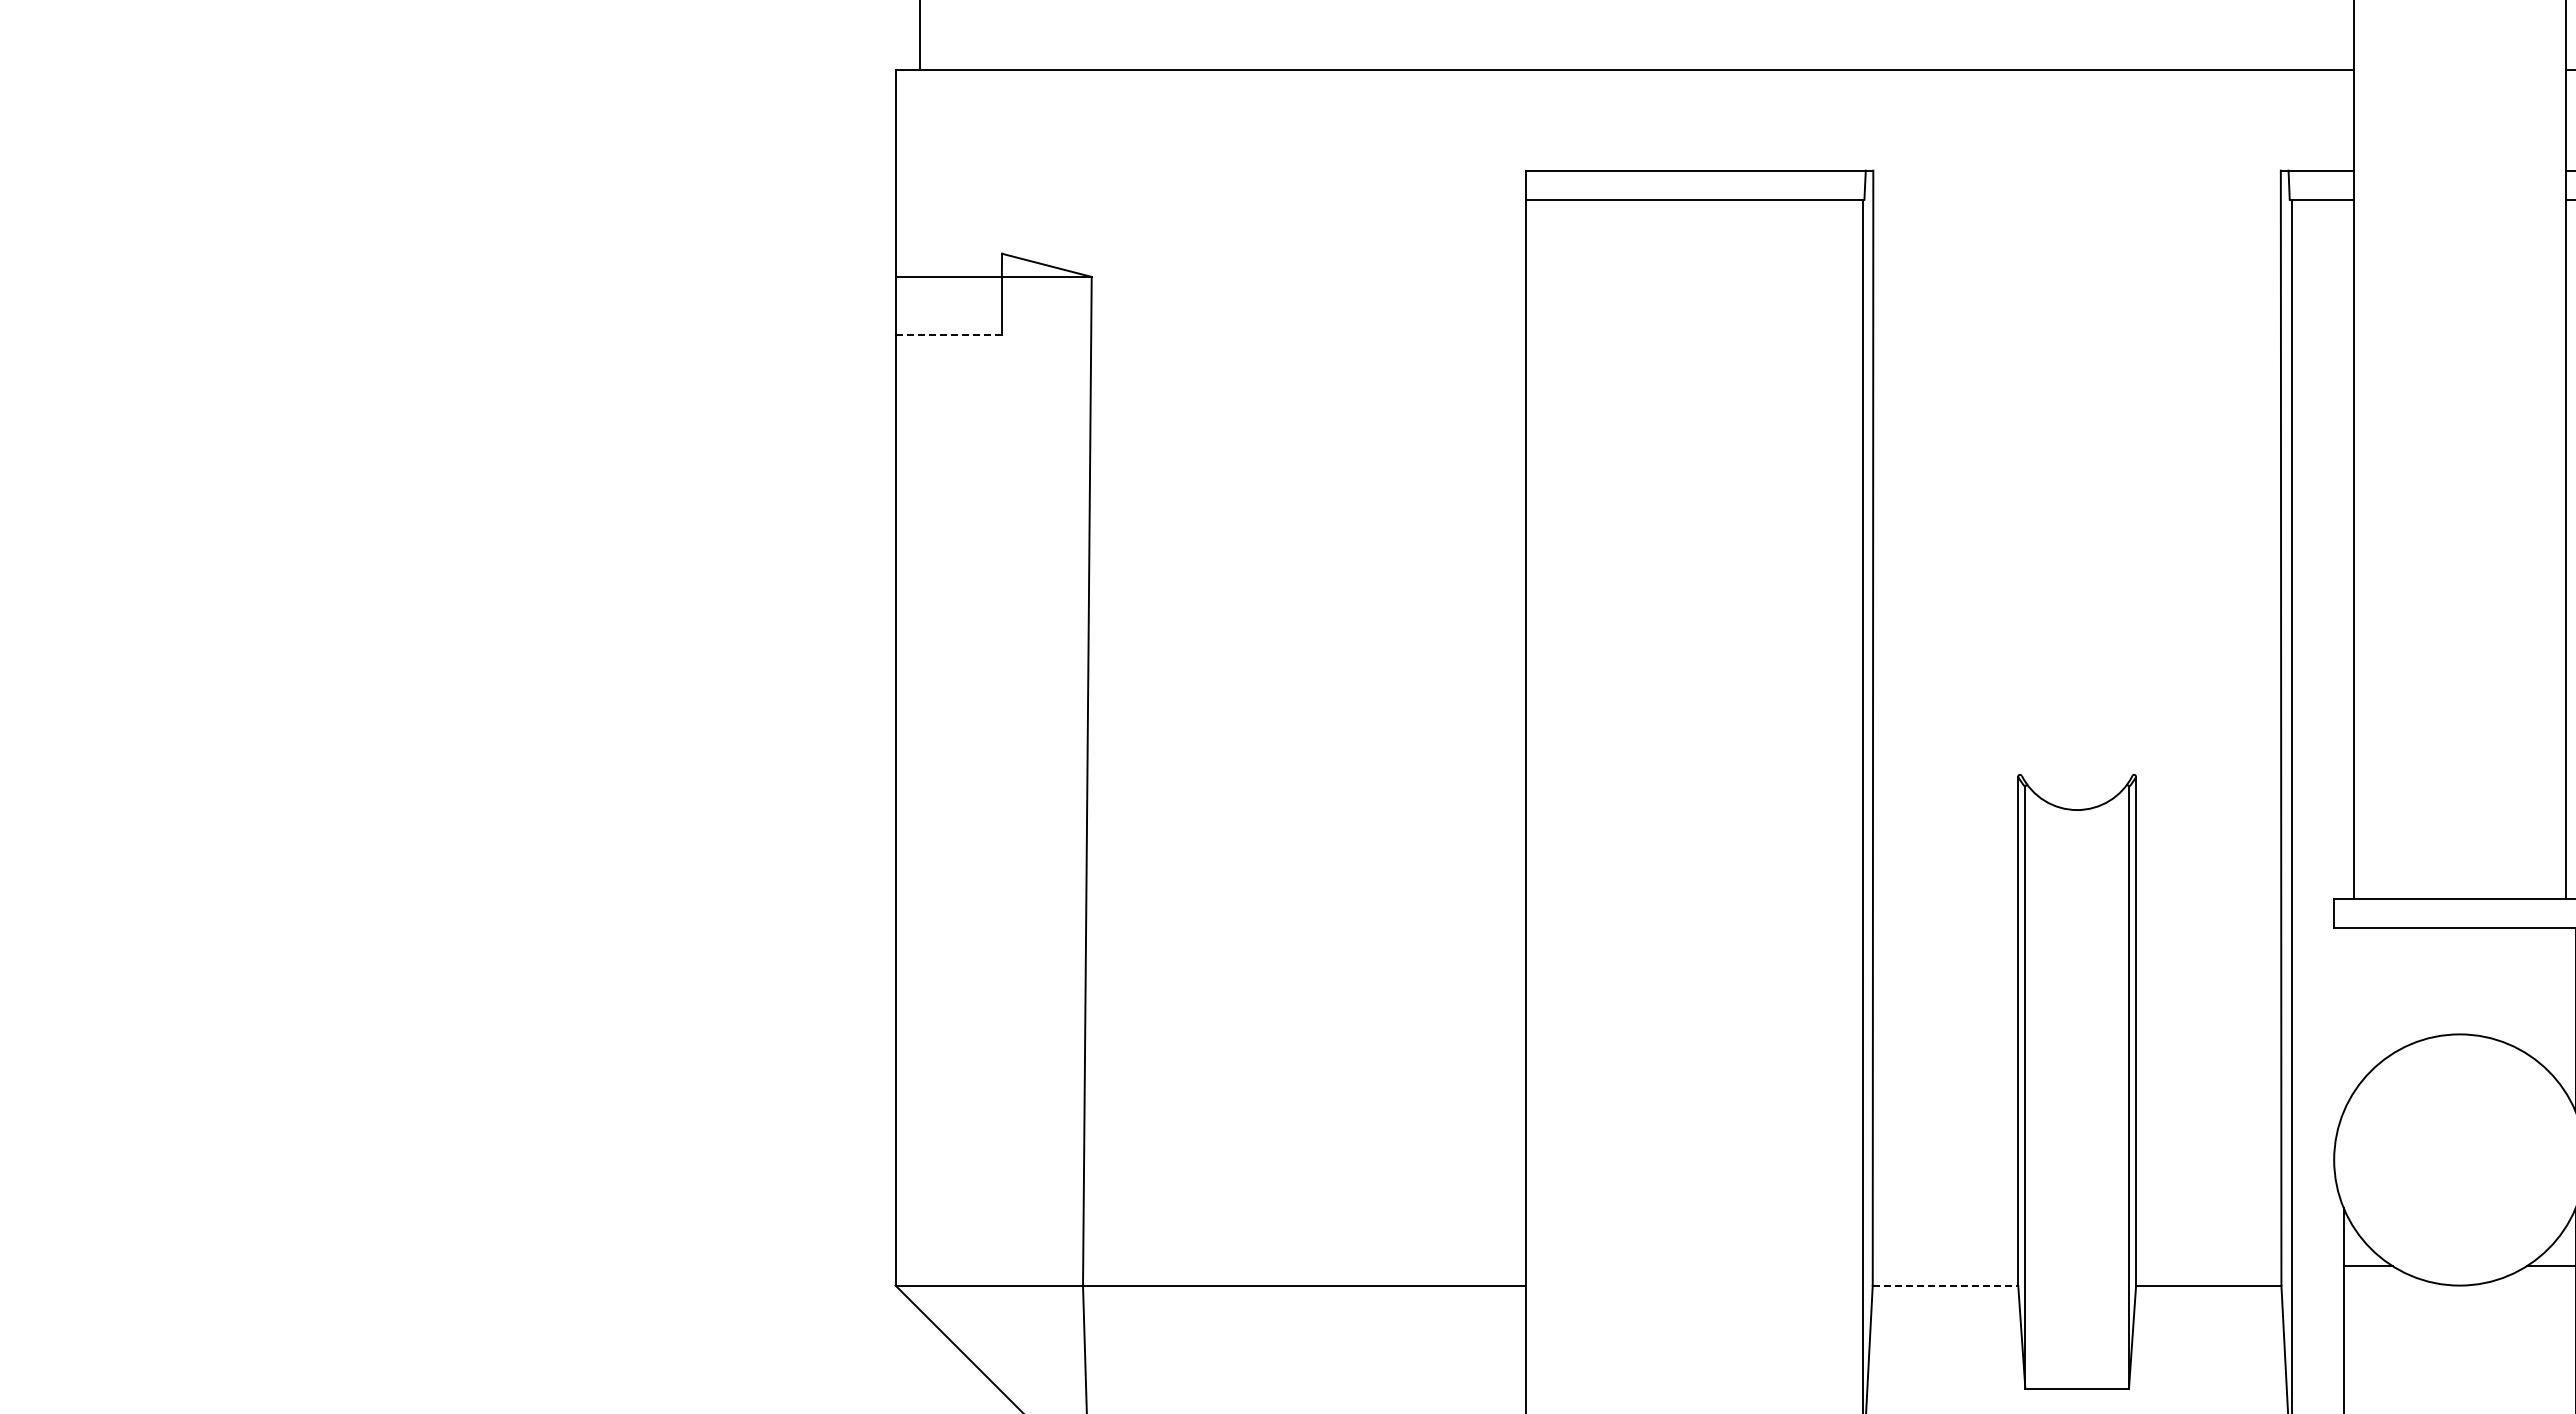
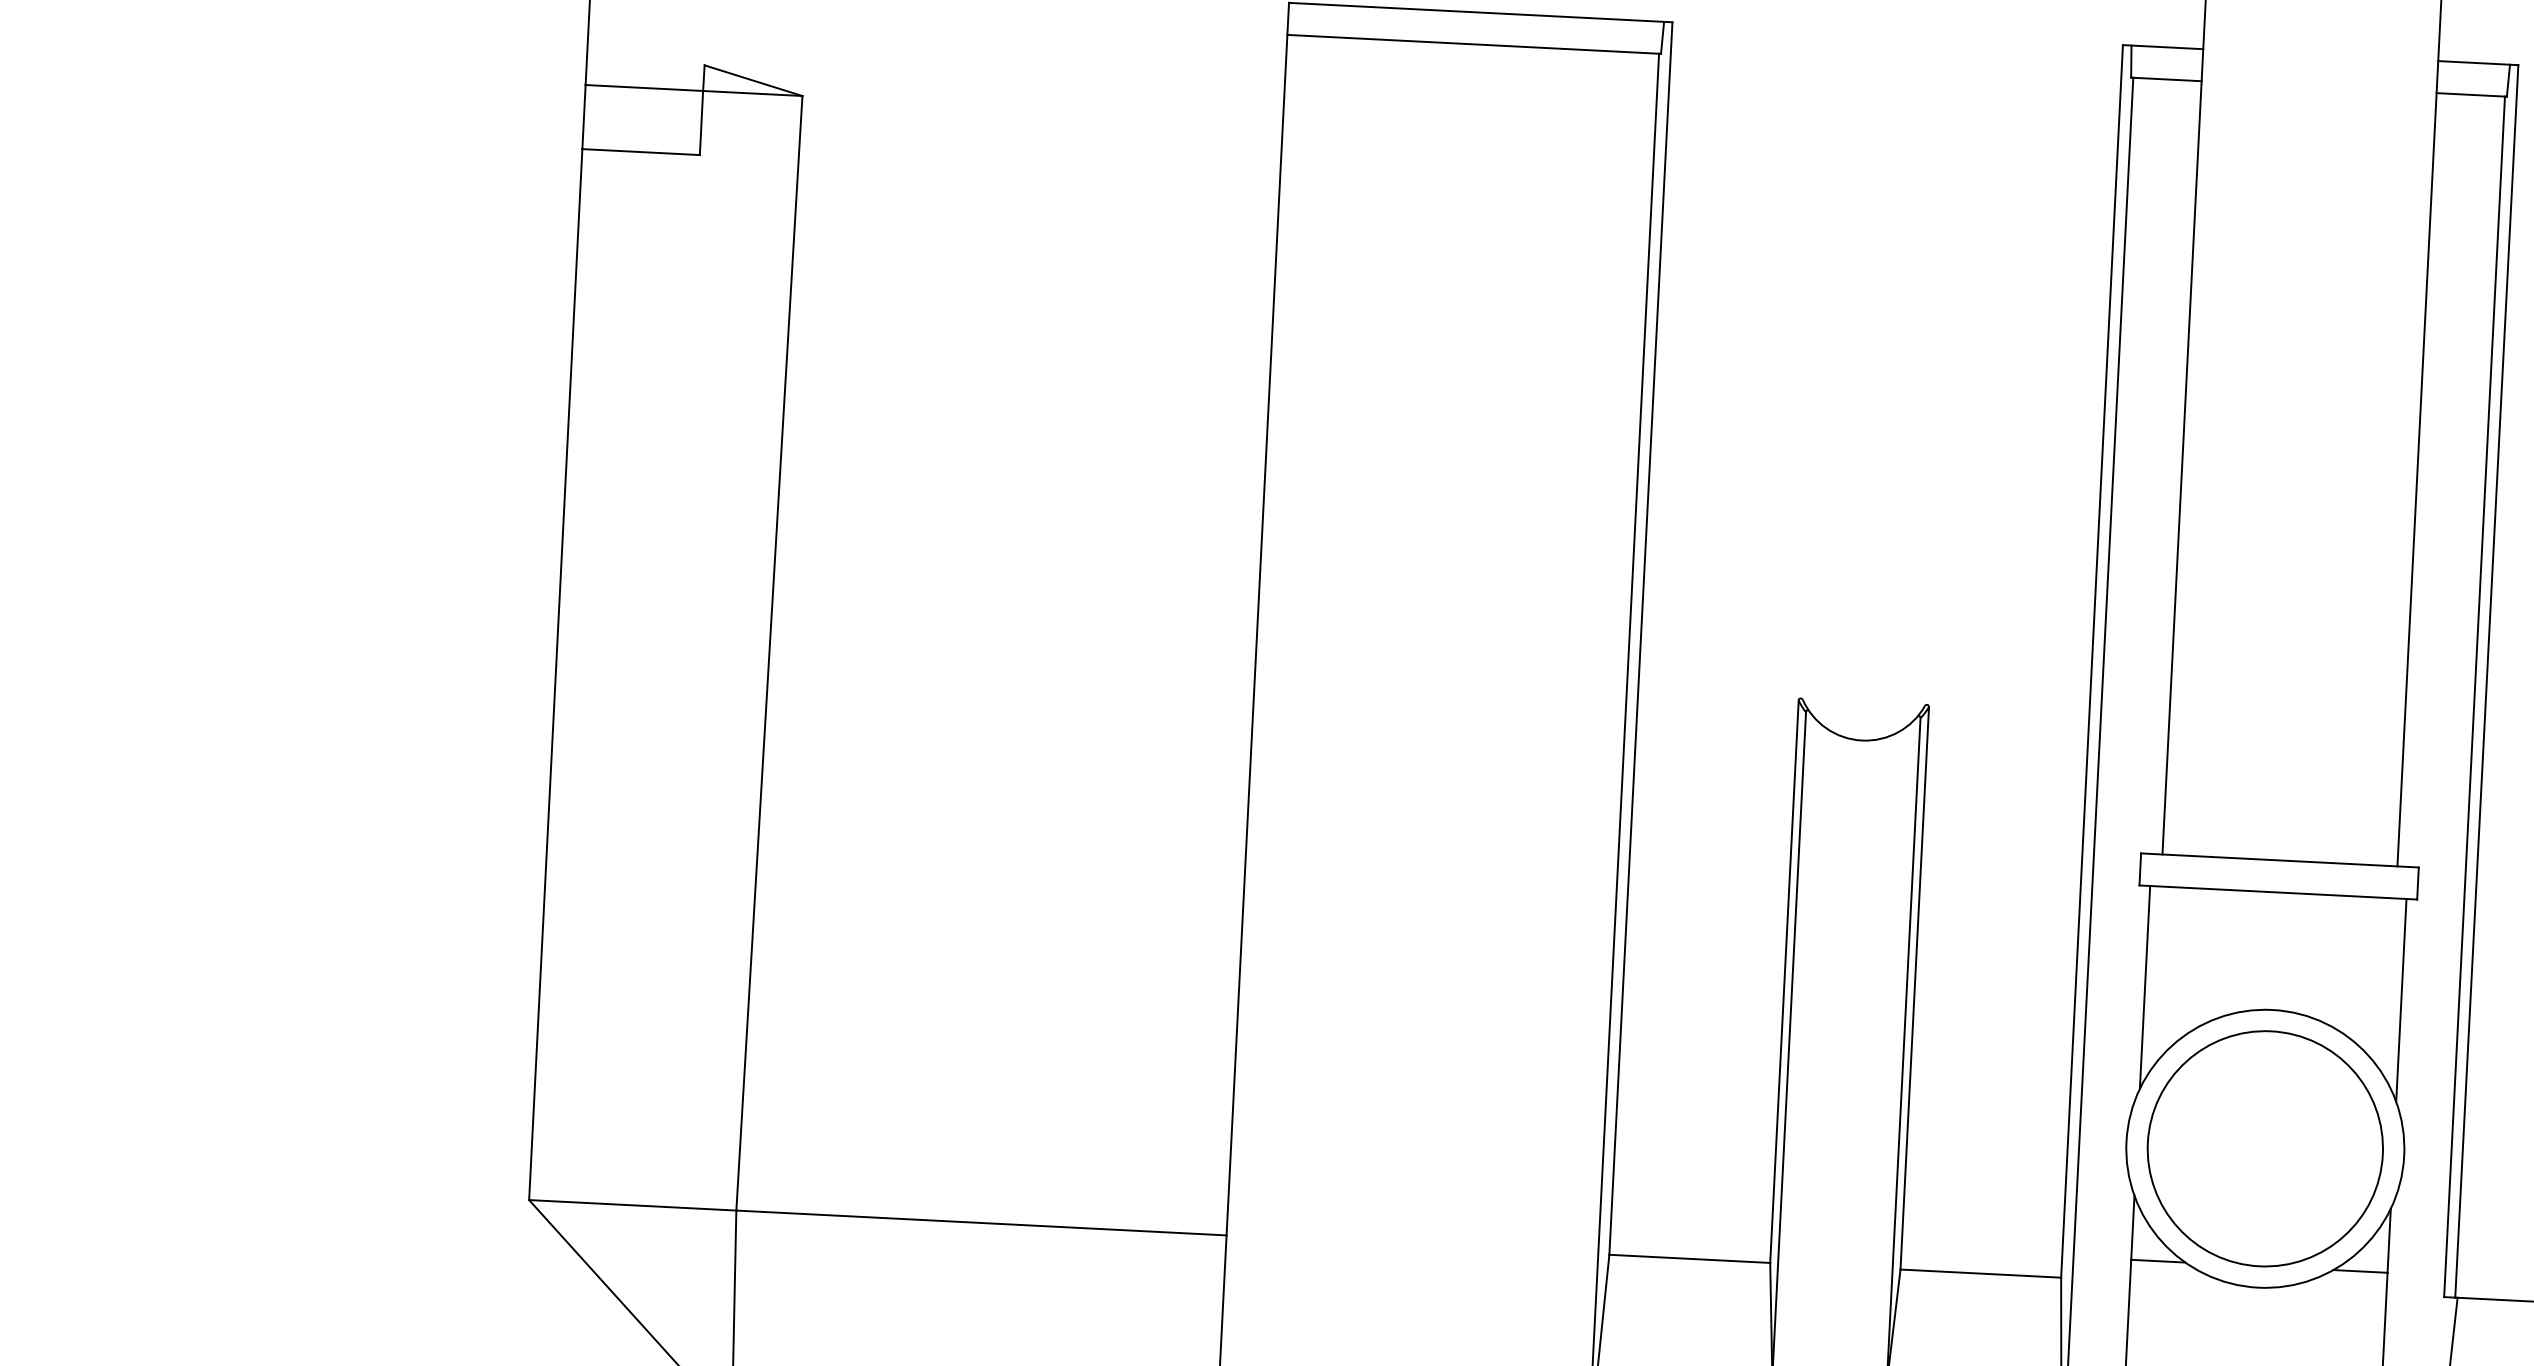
line: (949, 334) -> (642, 151), dashed -> solid
line: (2343, 1019) -> (2144, 986), added
circle: (2459, 1159) -> (2265, 1148), added
line: (1945, 1285) -> (1689, 1258), dashed -> solid

